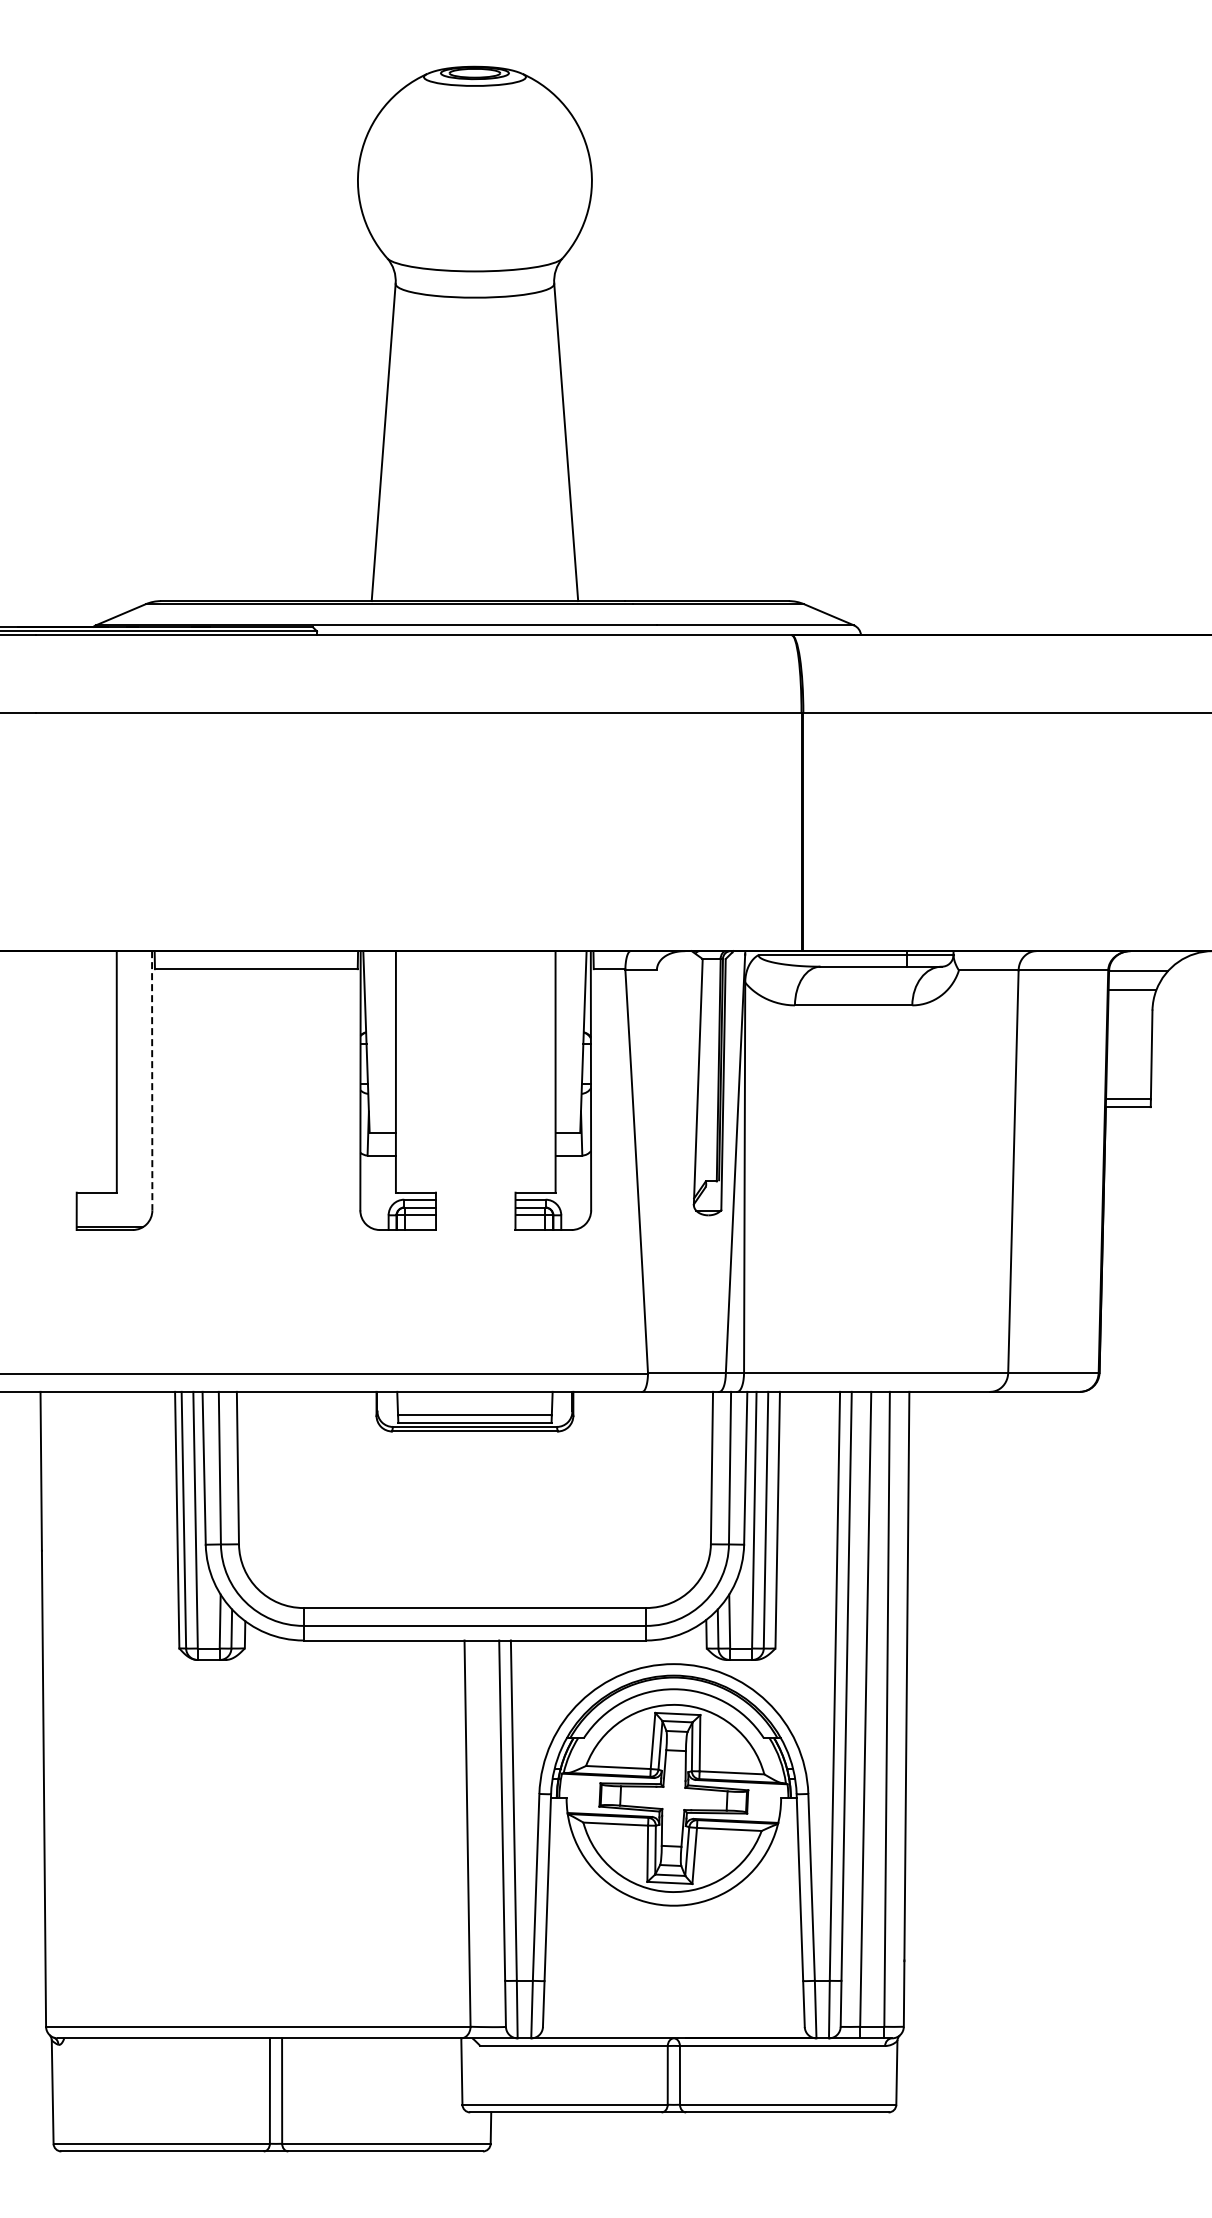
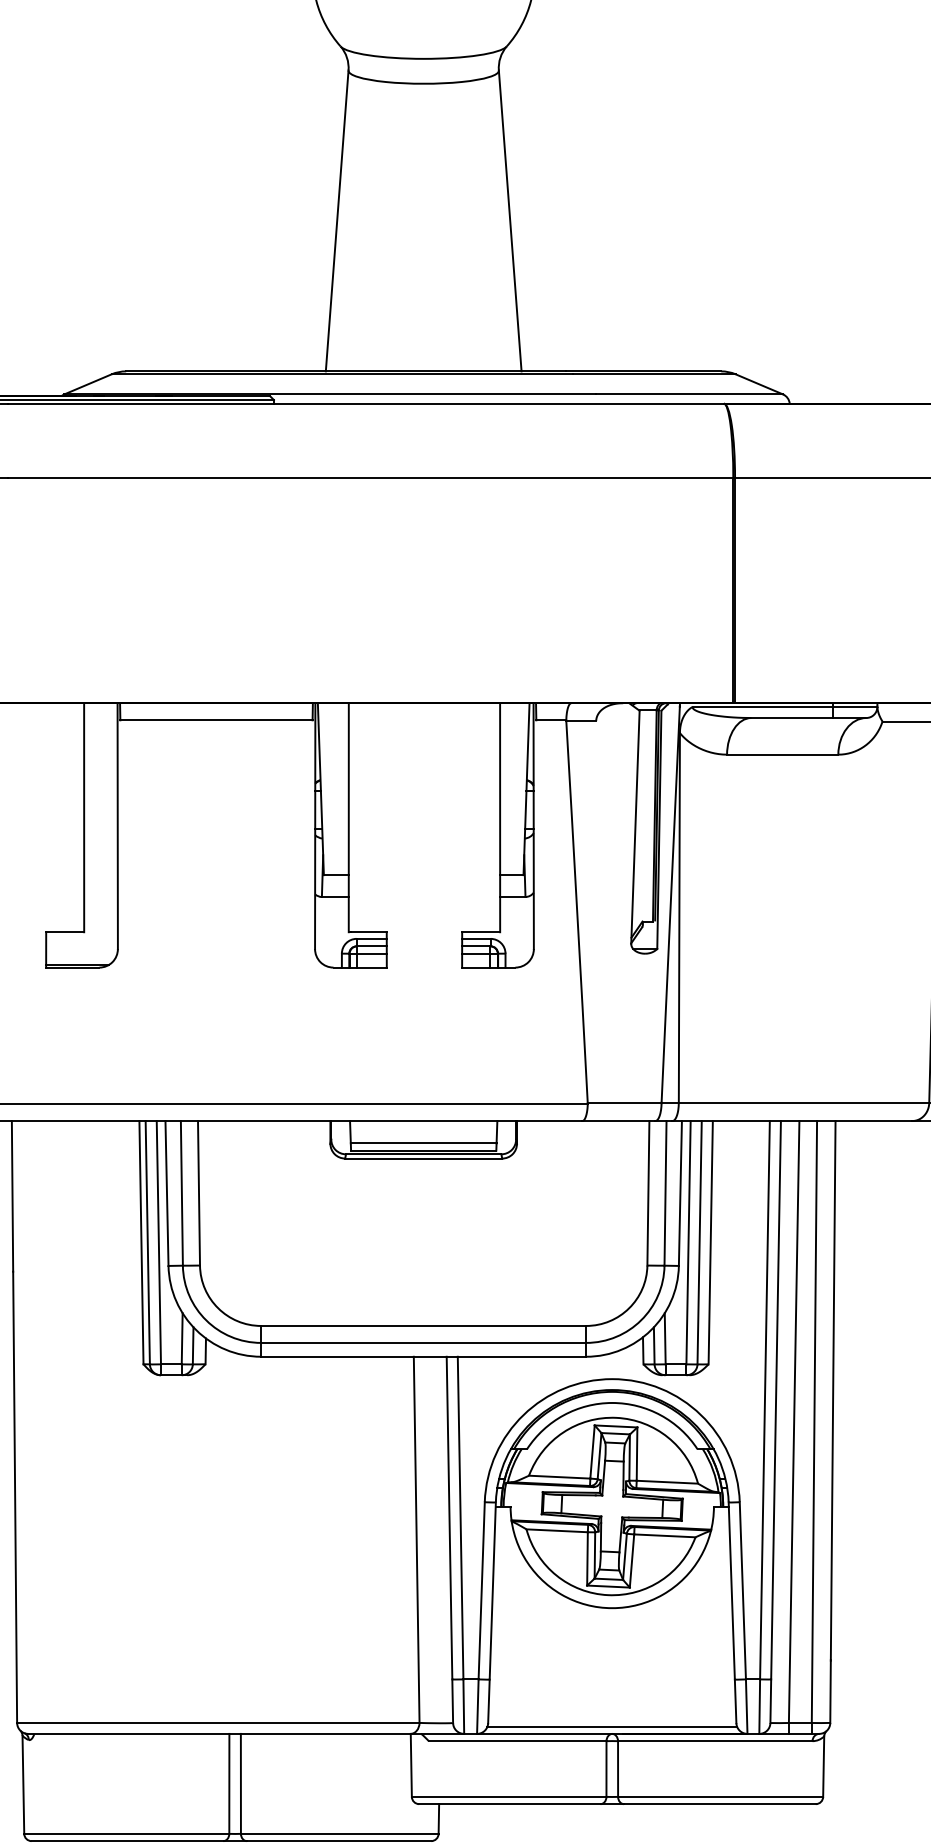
line: (152, 1080) -> (118, 825), dashed -> solid
line: (673, 2030) -> (611, 1726), added

